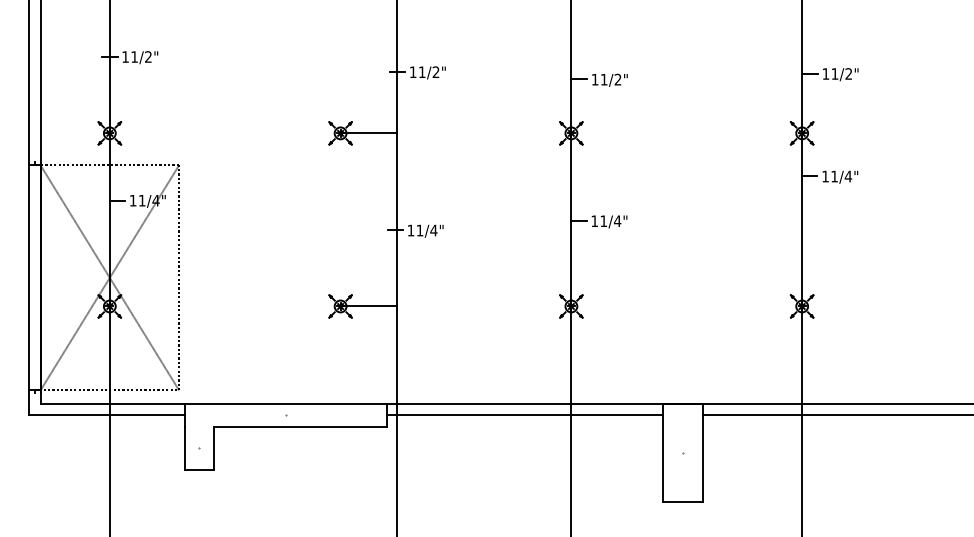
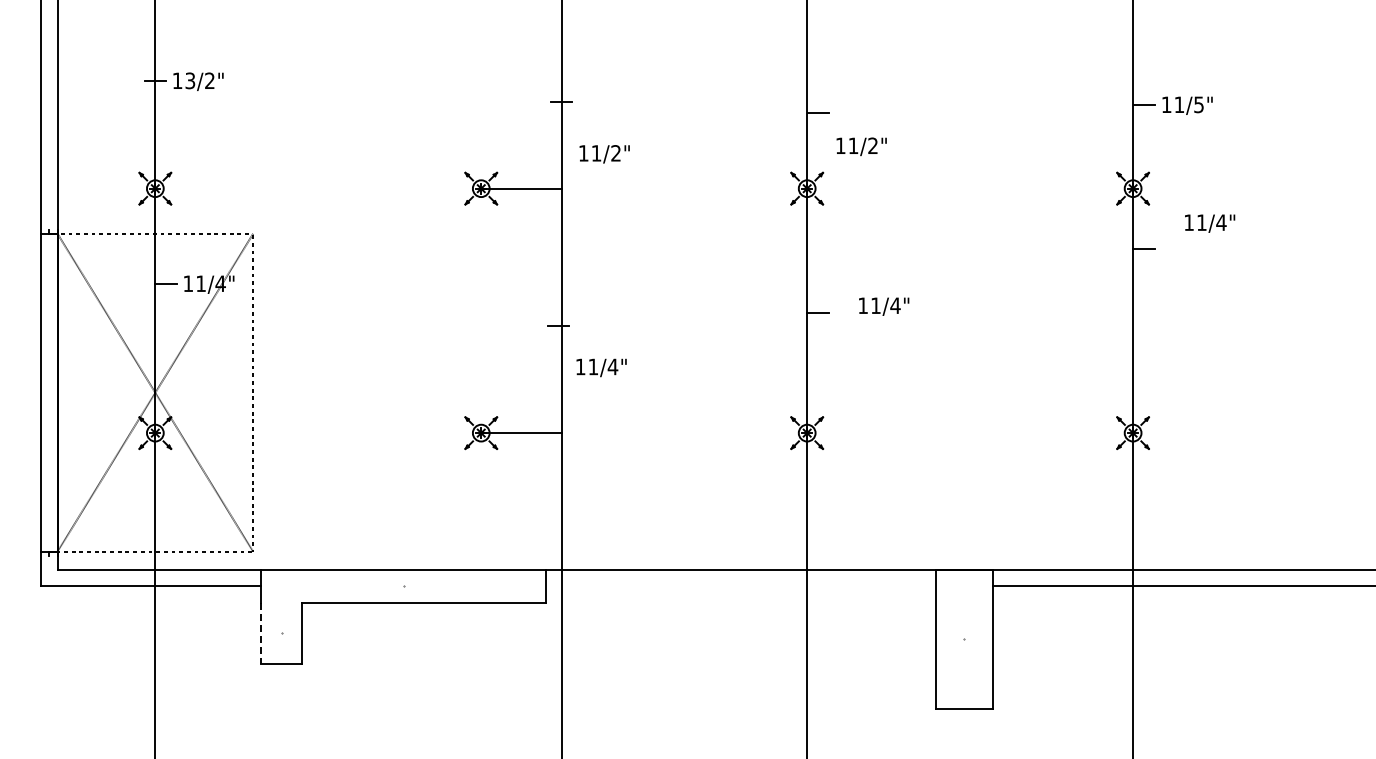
text: (134, 56) -> (190, 80), 11/2" -> 13/2"
text: (427, 73) -> (604, 154), moved
text: (848, 73) -> (1198, 104), 11/2" -> 11/5"
text: (609, 80) -> (861, 146), moved
text: (840, 177) -> (1210, 223), moved
text: (609, 221) -> (884, 306), moved
text: (425, 230) -> (601, 367), moved
line: (524, 415) -> (740, 586), removed
line: (184, 448) -> (261, 633), solid -> dashed

